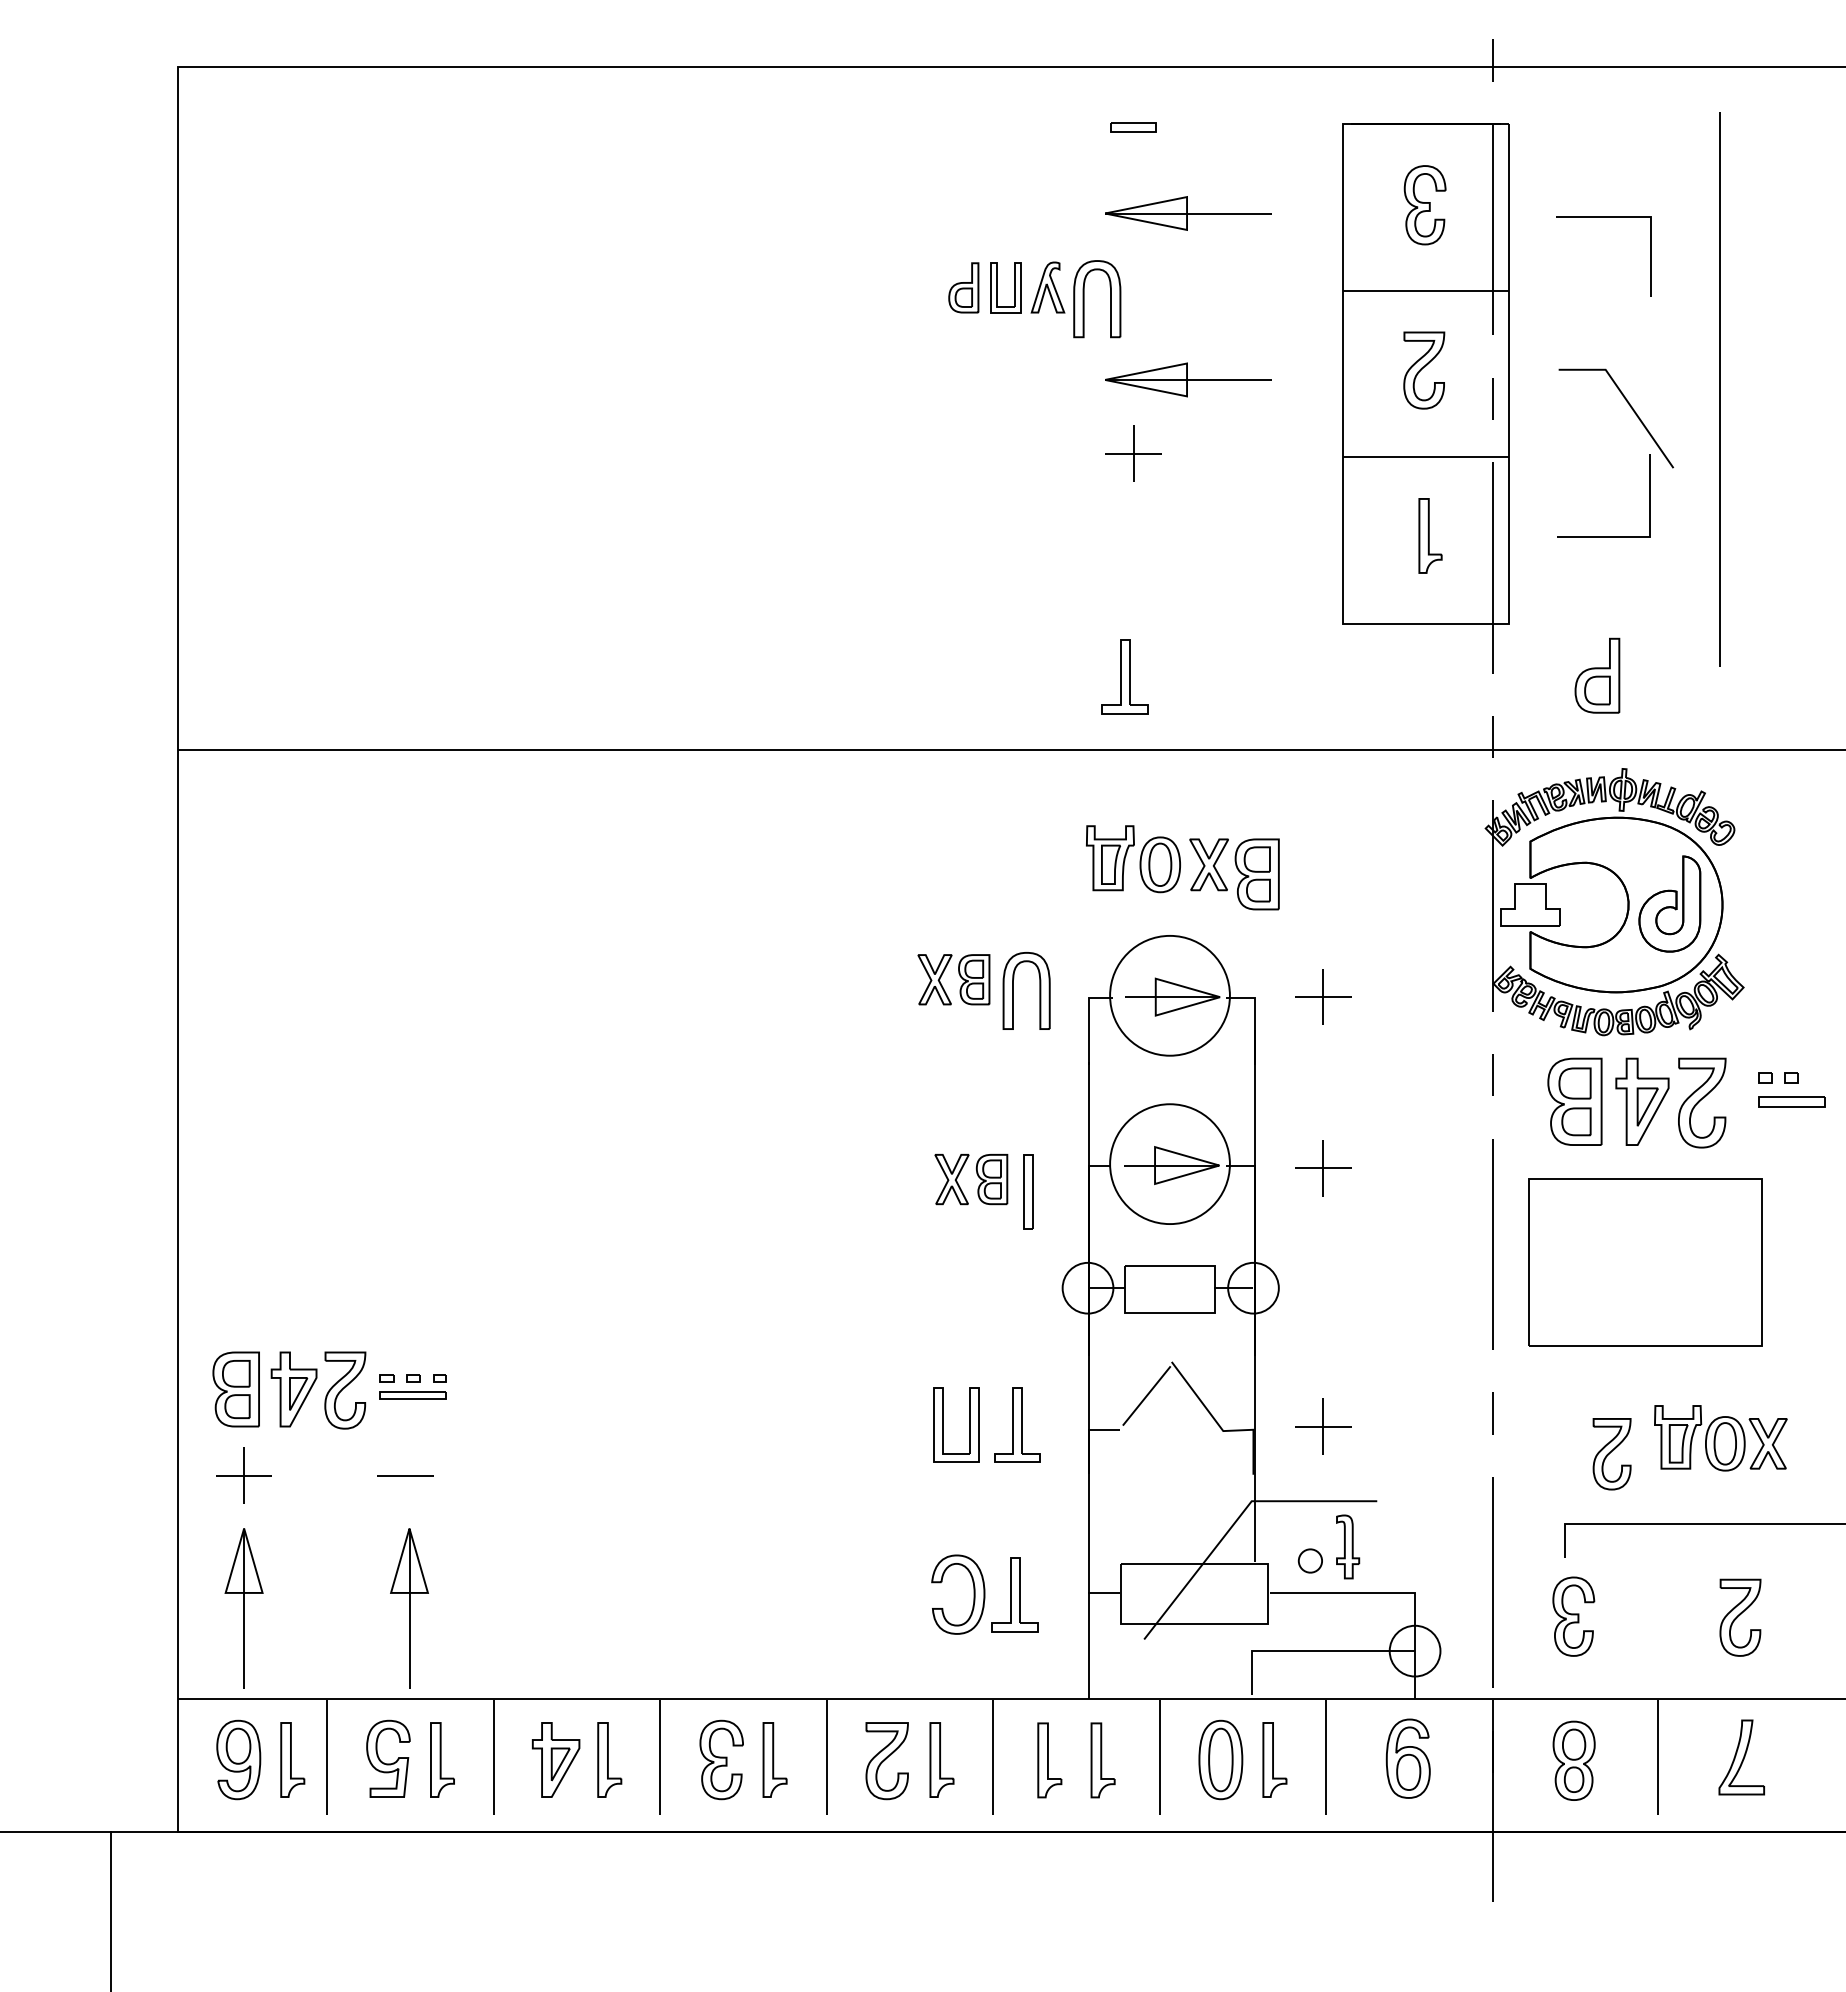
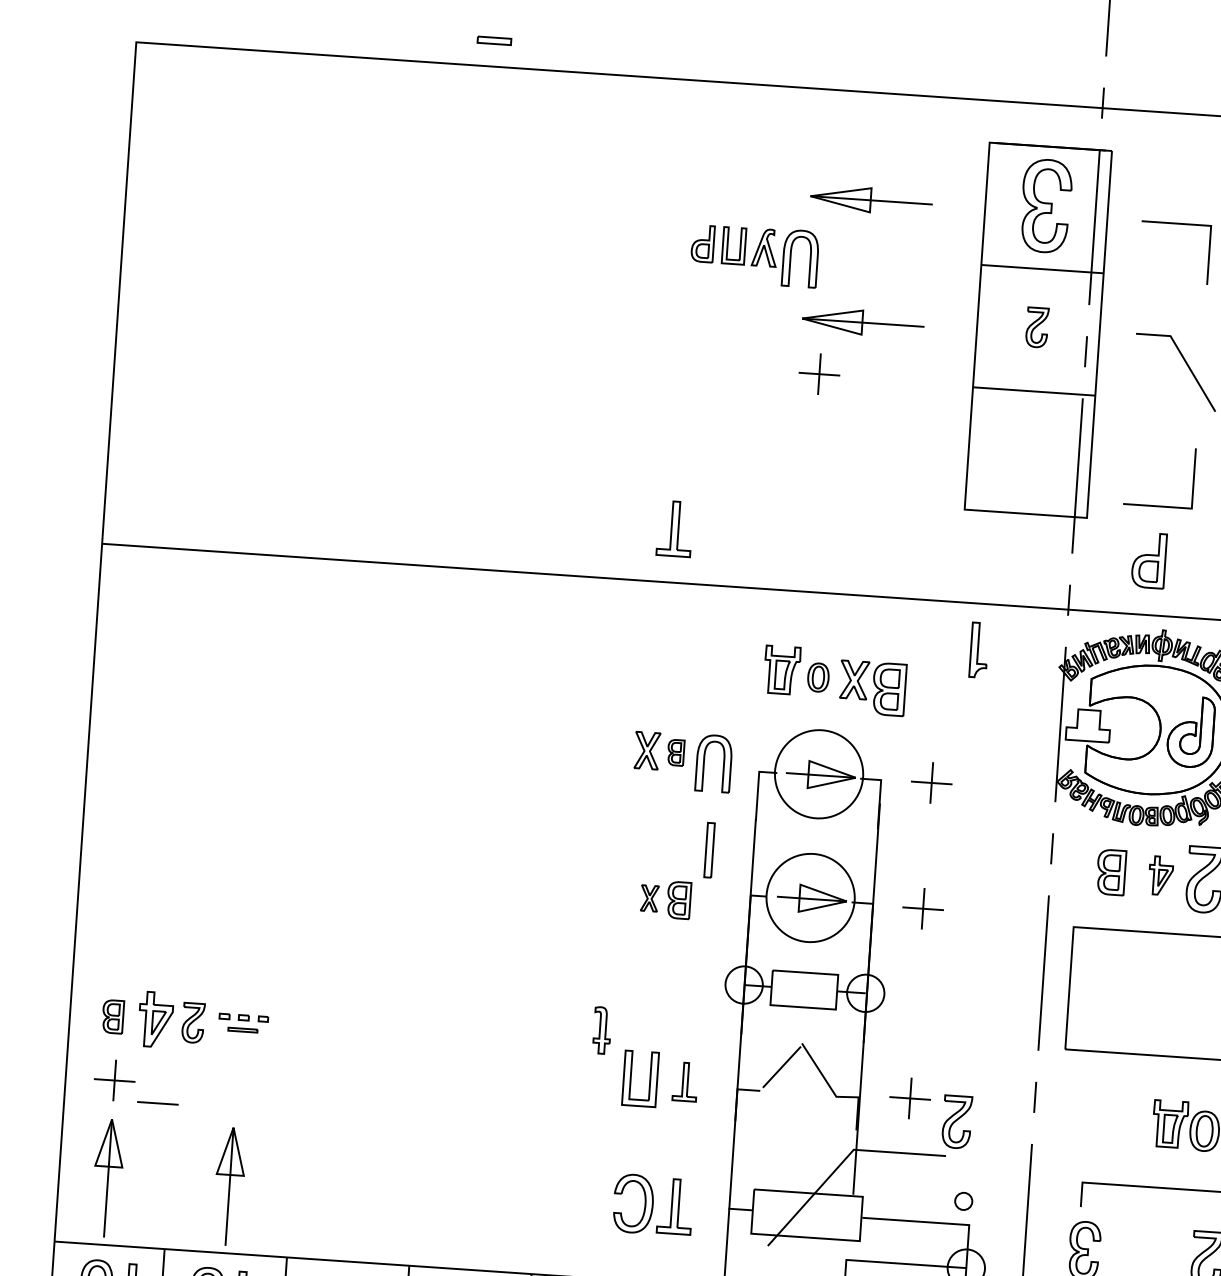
part: (1133, 127) -> (494, 41), moved
part: (1424, 205) -> (1045, 206), size x1.6
part: (1424, 370) -> (1037, 327), size x0.7
part: (1430, 535) -> (979, 649), moved
curve: (1603, 536) -> (1157, 506), moved
part: (1124, 676) -> (674, 528), moved
part: (1159, 864) -> (817, 677), size x0.7
part: (974, 979) -> (676, 752), size x0.7
part: (1574, 1101) -> (1110, 872), size x0.7
part: (1642, 1101) -> (1160, 875), size x0.6
part: (951, 1179) -> (649, 898), size x0.7
part: (1028, 1191) -> (709, 850), moved
part: (235, 1389) -> (112, 1016), size x0.6
part: (345, 1390) -> (193, 1023), size x0.7
part: (412, 1395) -> (242, 1030), size x0.6
part: (1017, 1424) -> (685, 1081), size x0.7
part: (1611, 1454) -> (956, 1122), moved
line: (405, 1475) -> (157, 1103), moved
part: (1348, 1546) -> (602, 1030), moved
part: (1309, 1560) -> (963, 1200), moved

